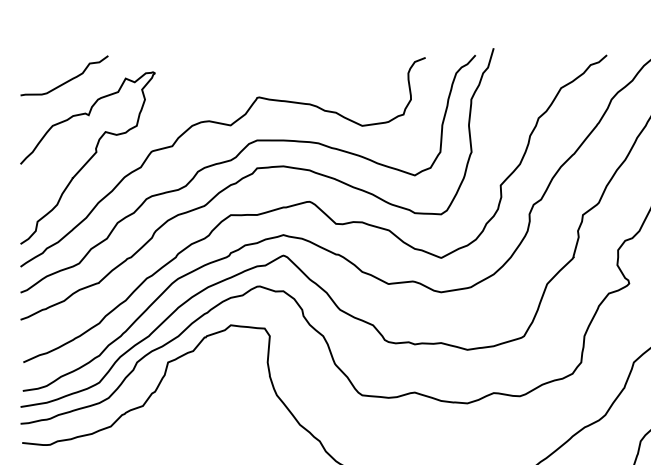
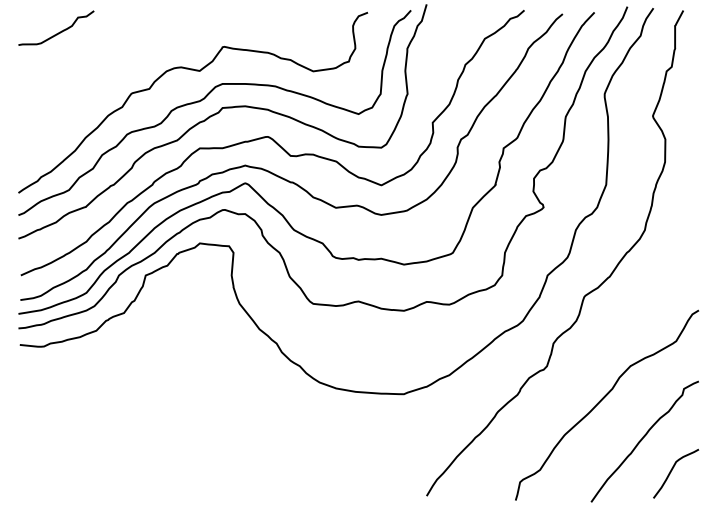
curve: (89, 158) -> (77, 99), removed

